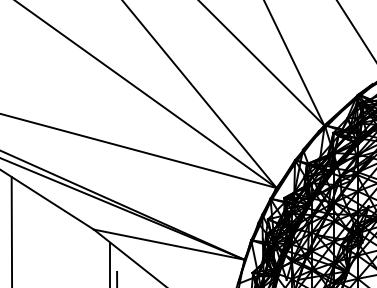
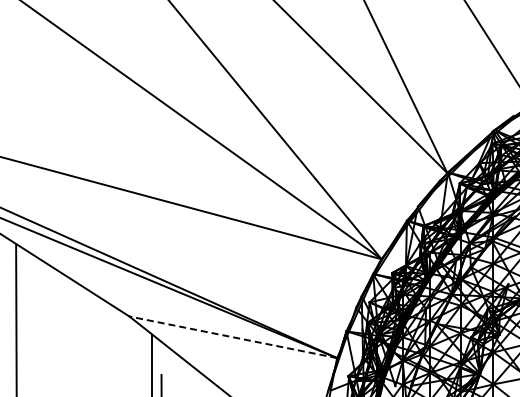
line: (169, 244) -> (233, 337), solid -> dashed

